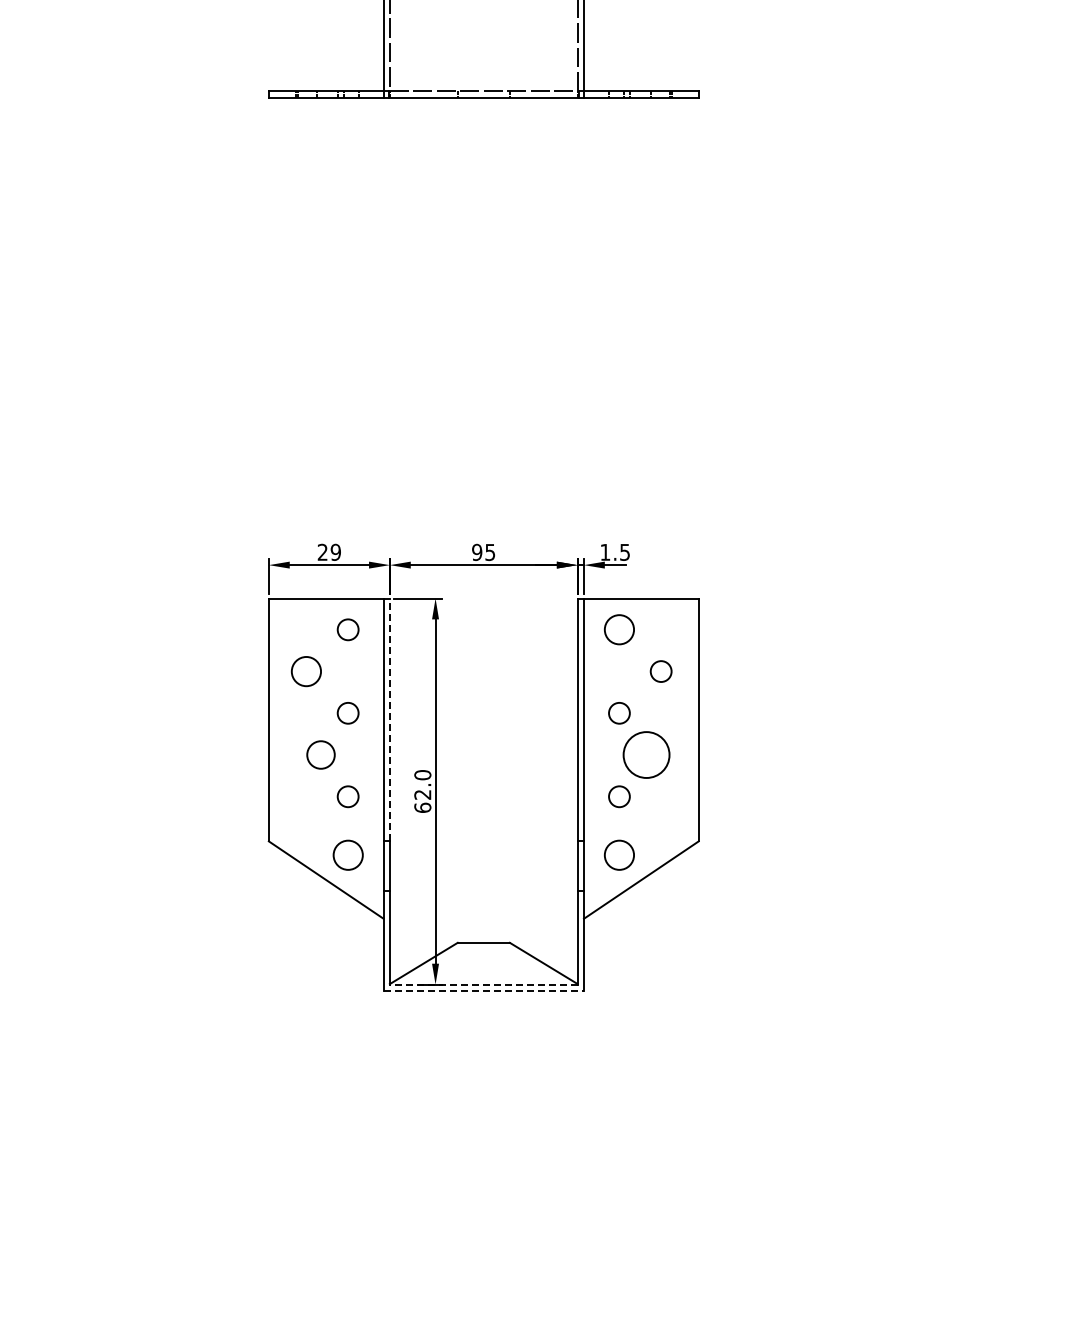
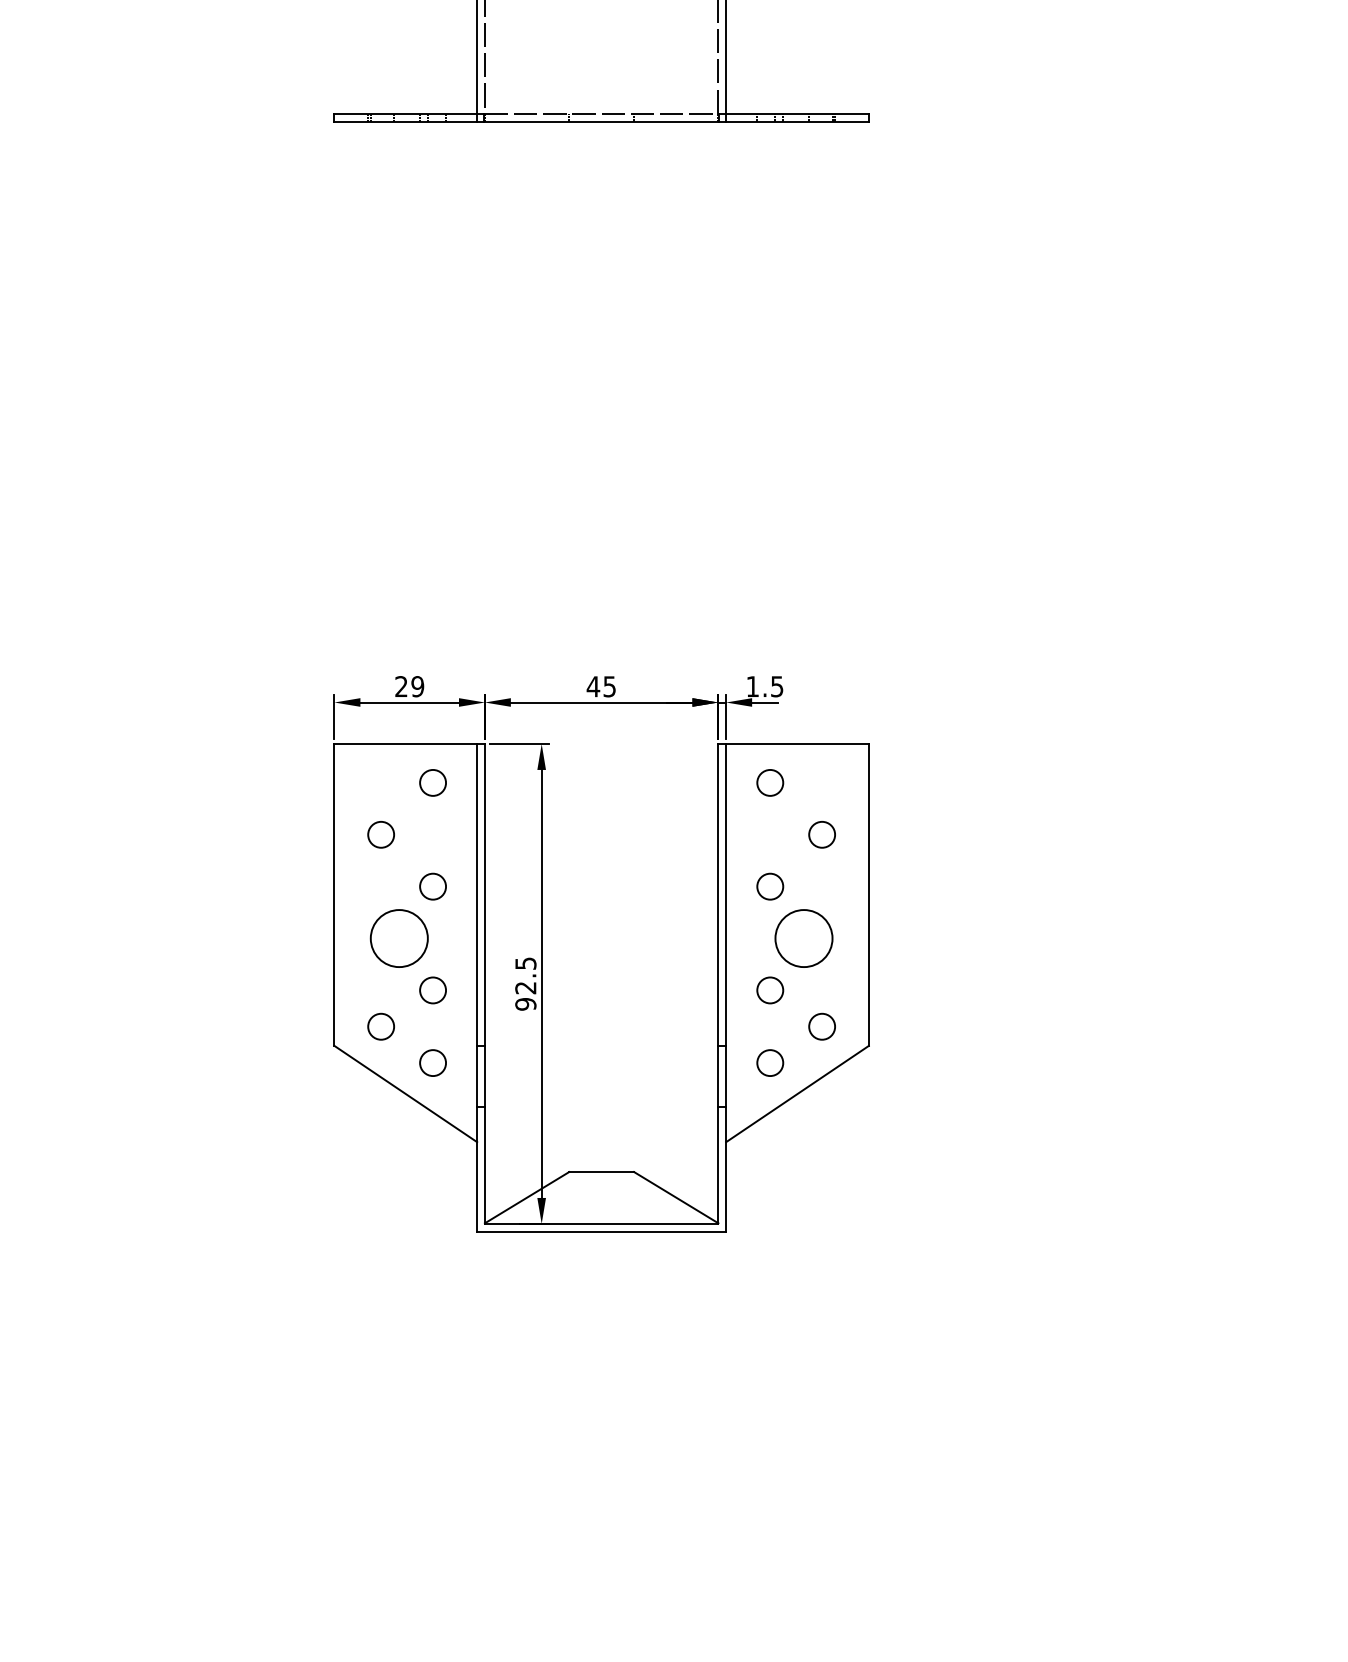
text: (476, 551) -> (592, 685), 95 -> 45
circle: (619, 629) -> (770, 782), size x0.71
circle: (306, 671) -> (381, 834), size x0.71
line: (389, 719) -> (484, 894), dashed -> solid
circle: (320, 754) -> (398, 937), size x1.67
text: (422, 791) -> (525, 983), 62.0 -> 92.5
circle: (306, 825) -> (381, 1026), added
circle: (660, 825) -> (821, 1026), added
circle: (347, 854) -> (432, 1062), size x0.71
circle: (619, 854) -> (770, 1062), size x0.71
line: (483, 984) -> (601, 1223), dashed -> solid
line: (484, 990) -> (602, 1231), dashed -> solid

